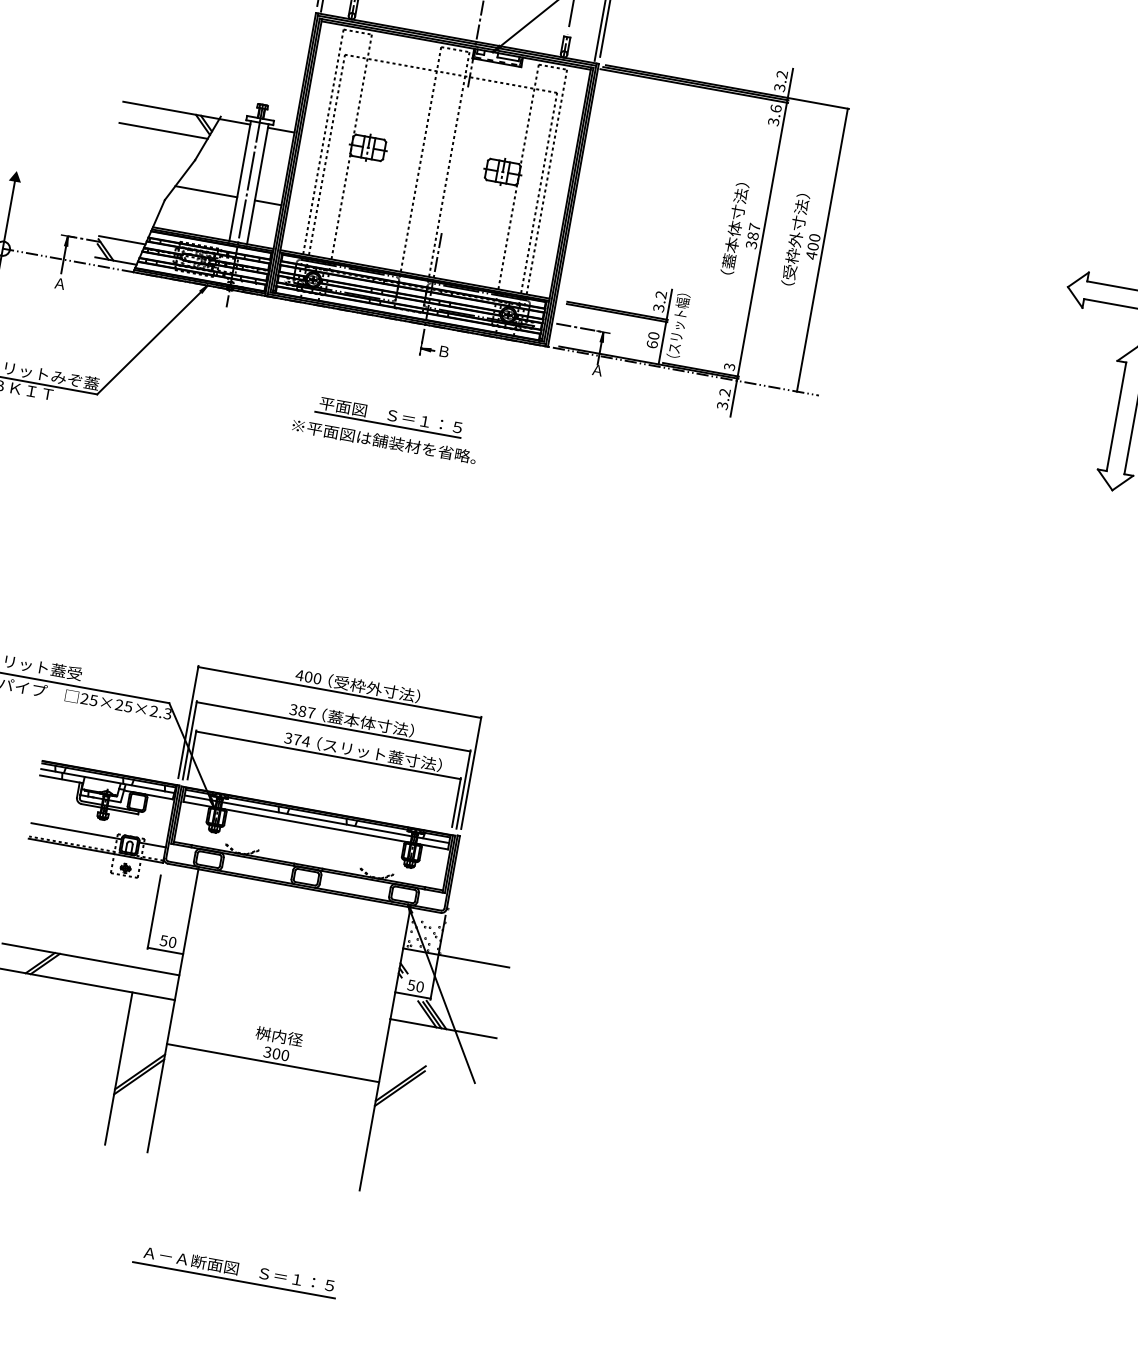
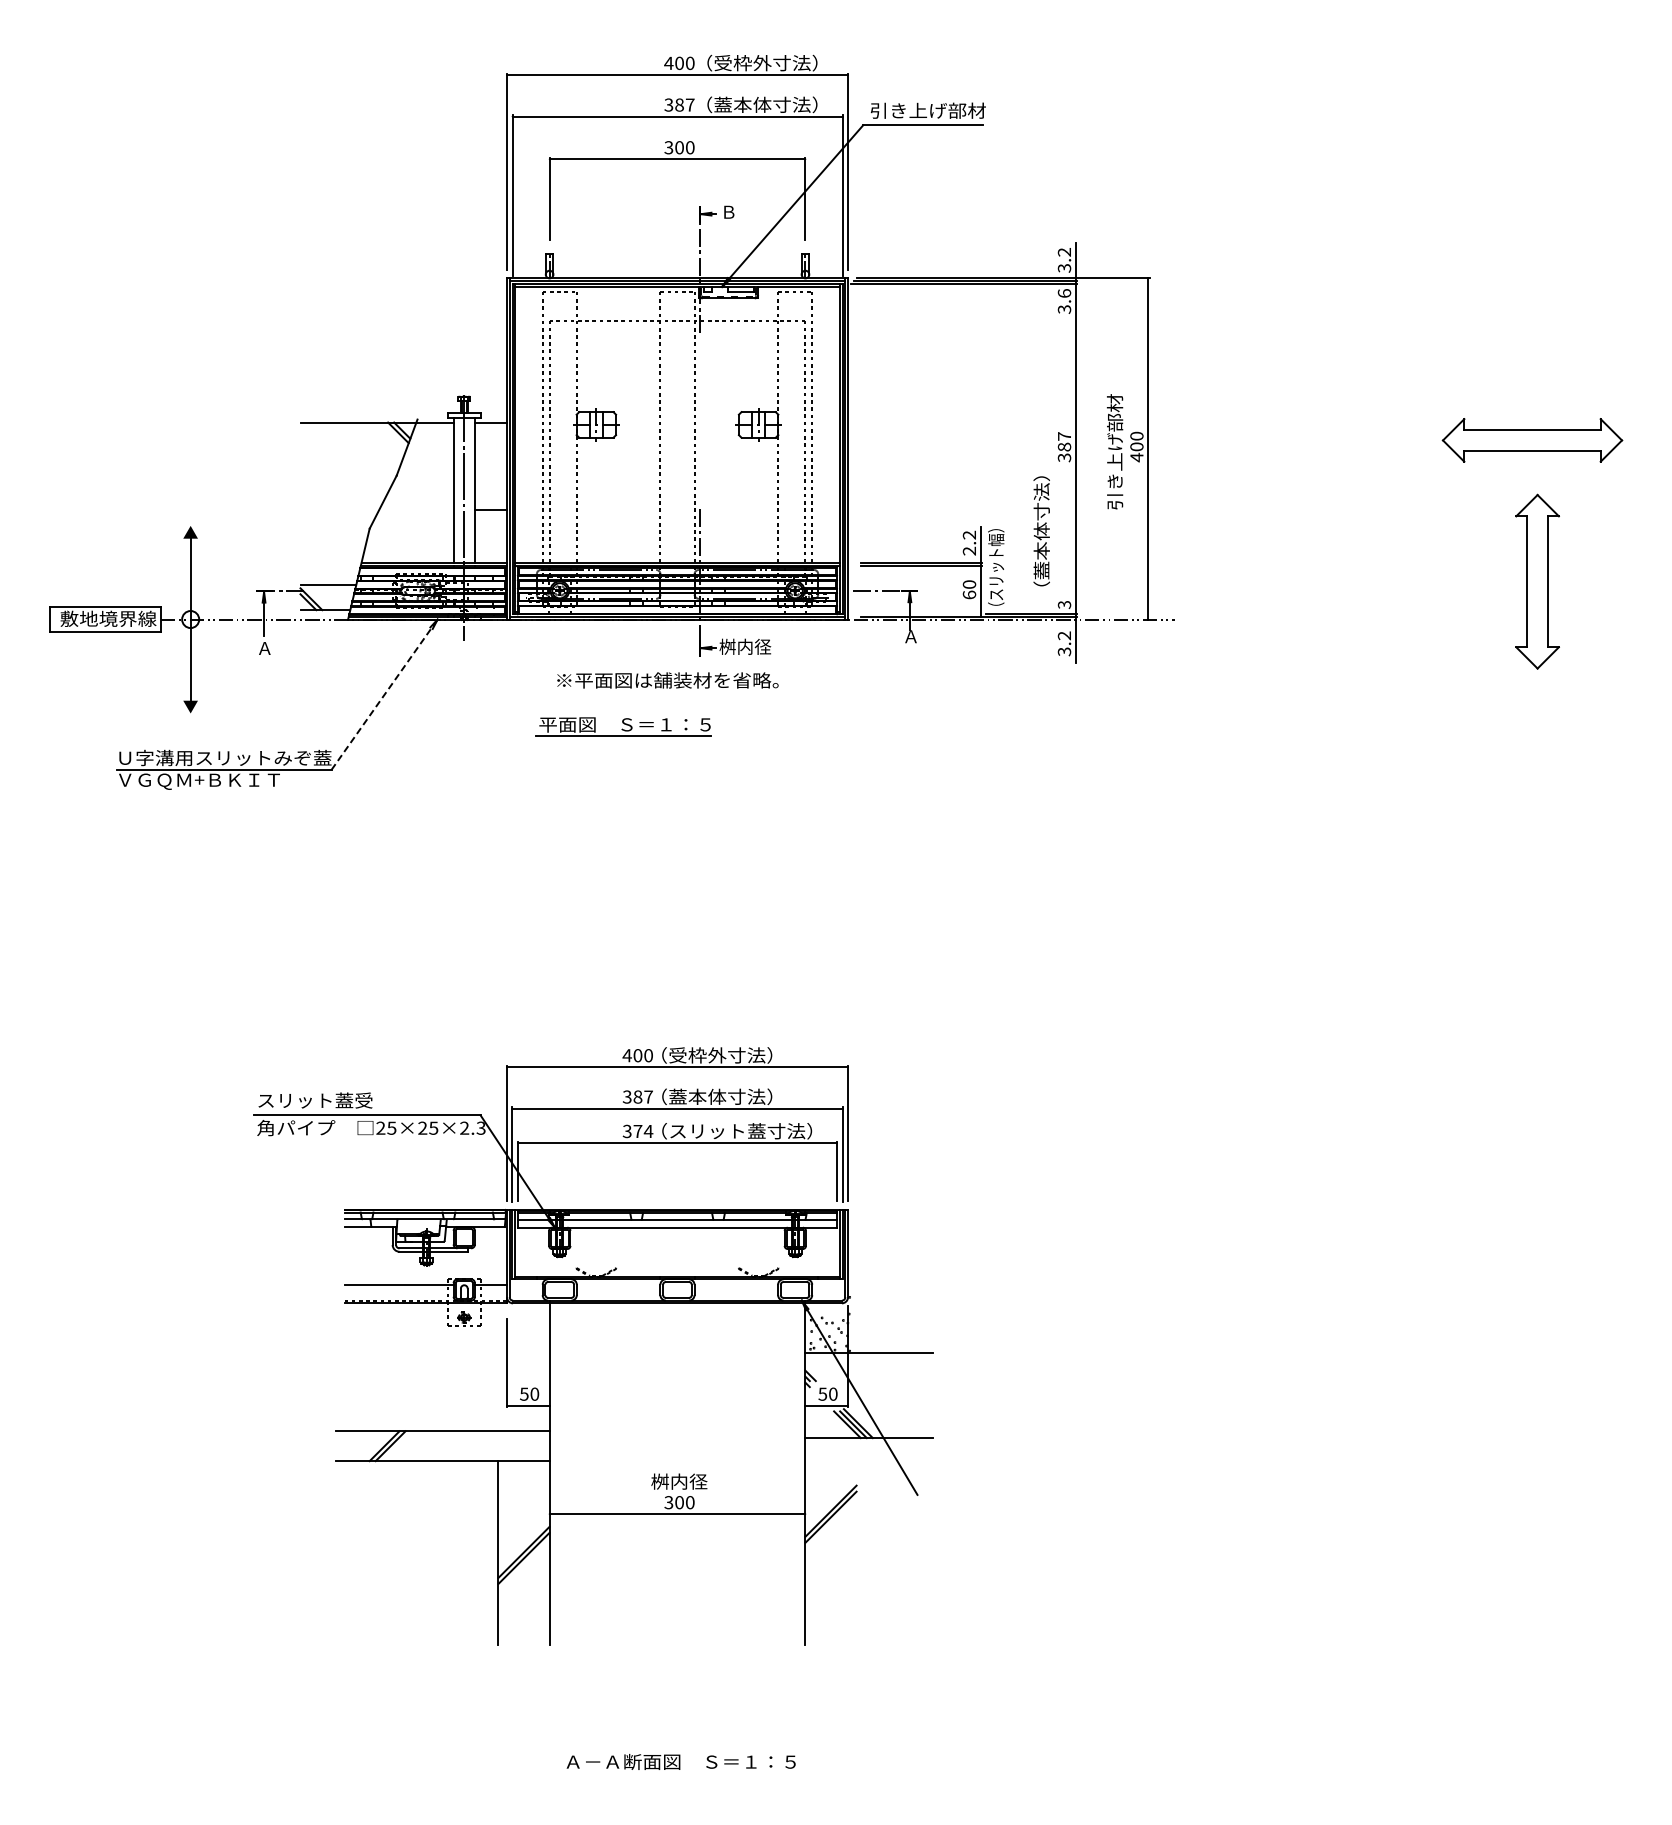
line: (163, 131) -> (353, 448), removed
line: (206, 191) -> (416, 510), removed
text: (734, 228) -> (1041, 531), moved
text: (794, 244) -> (1114, 448), （受枠外寸法） -> 引き上げ部材
text: (658, 307) -> (969, 550), 3.2 -> 2.2
line: (152, 339) -> (384, 694), solid -> dashed
text: (458, 353) -> (745, 646), Ｂ -> 桝内径
part: (389, 416) -> (623, 726), moved
text: (384, 441) -> (667, 680), moved
line: (234, 1279) -> (677, 1775), removed

